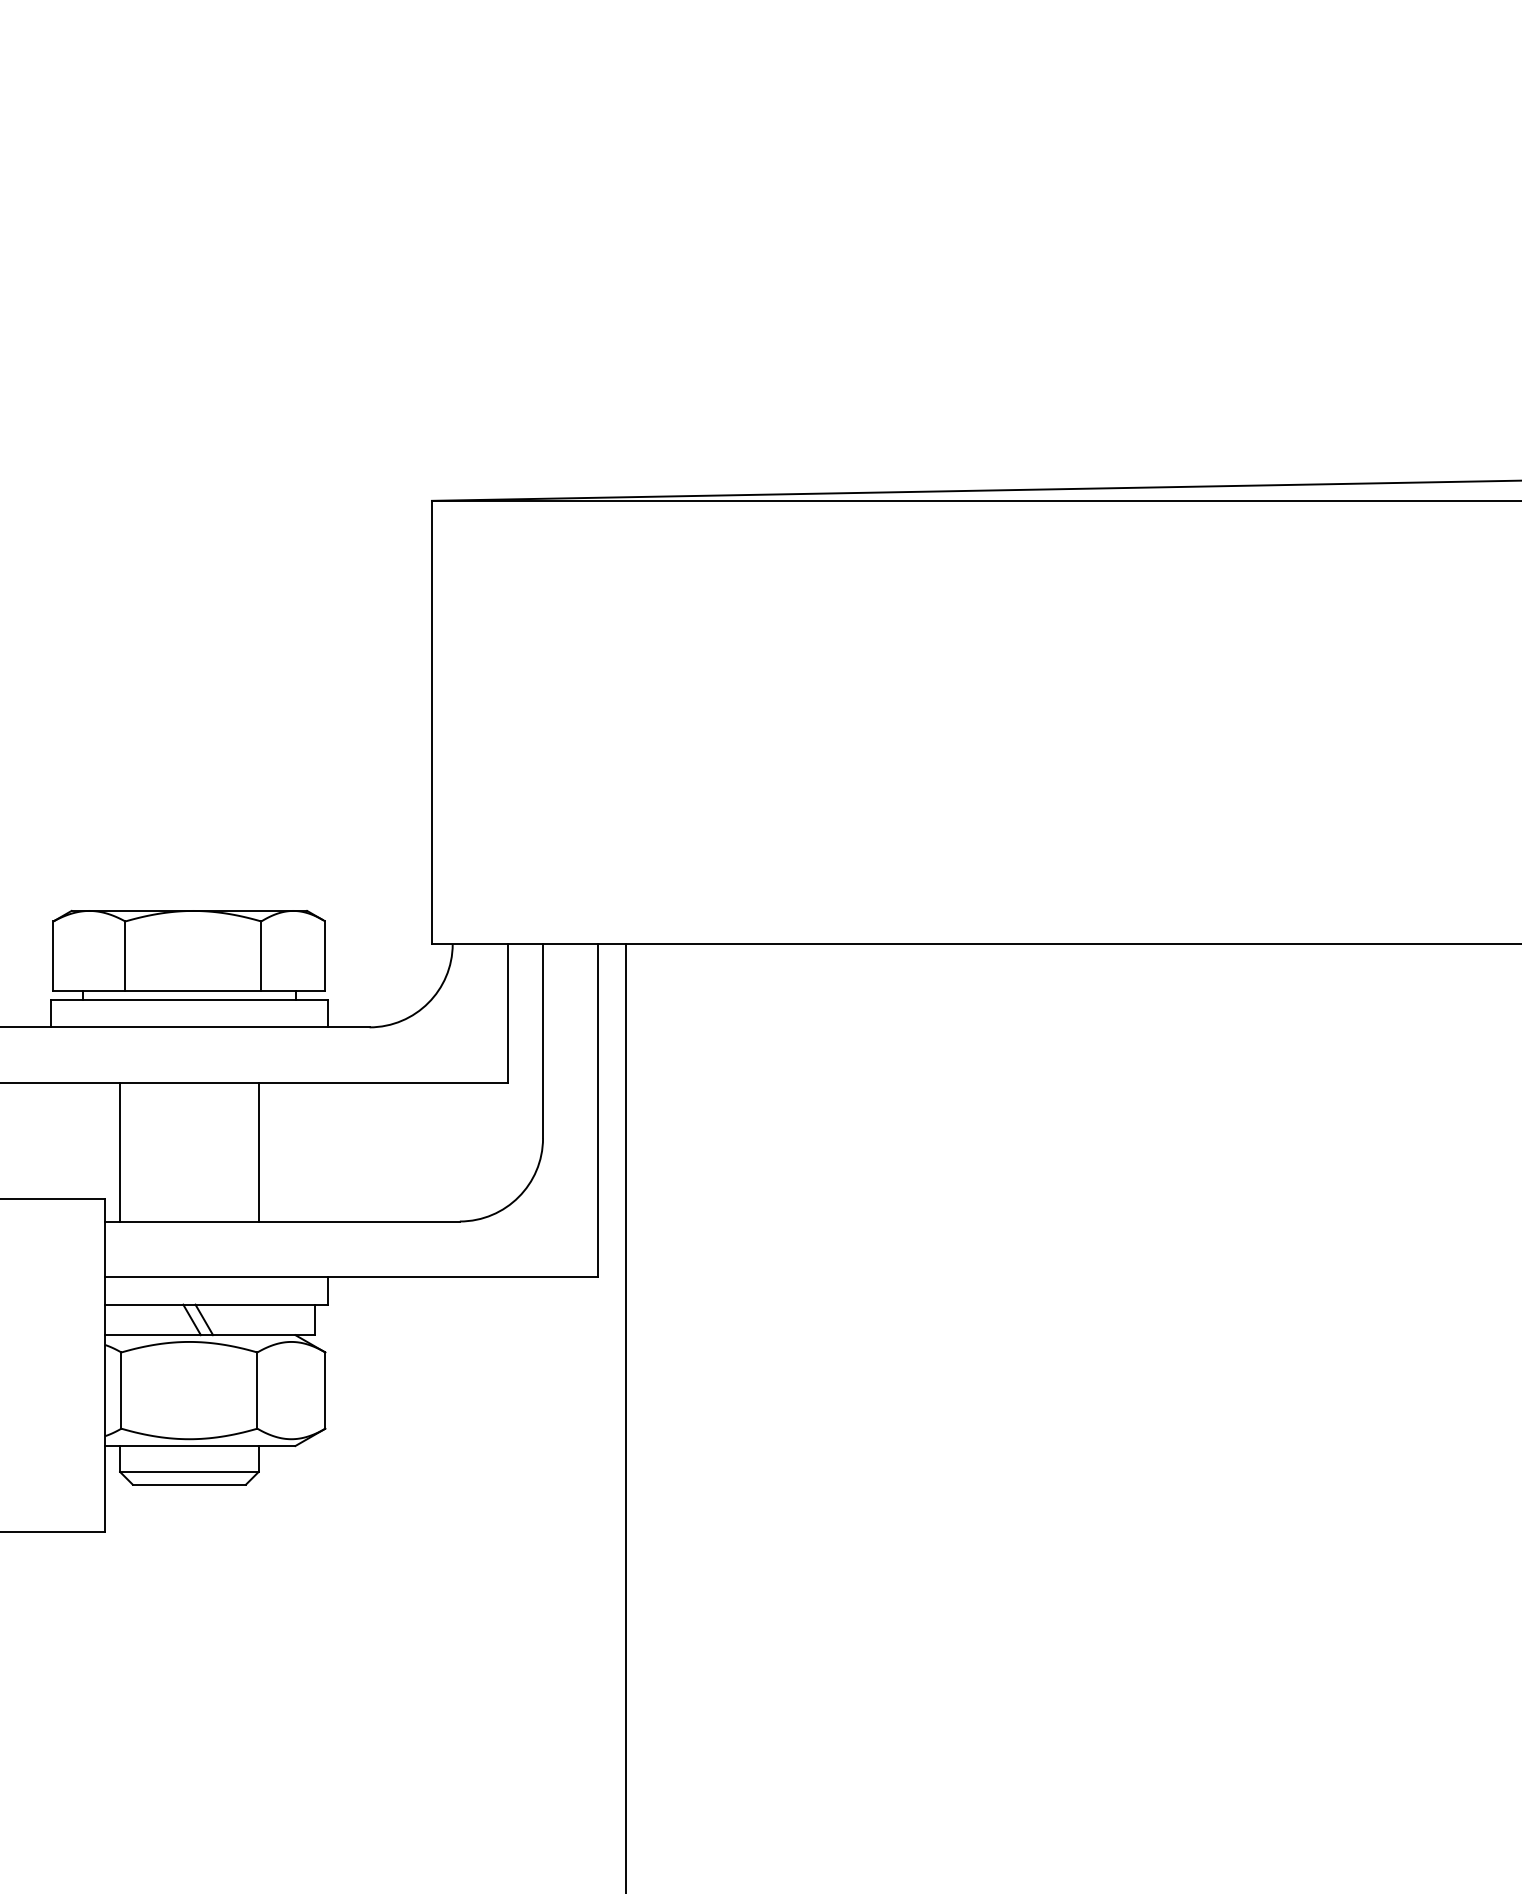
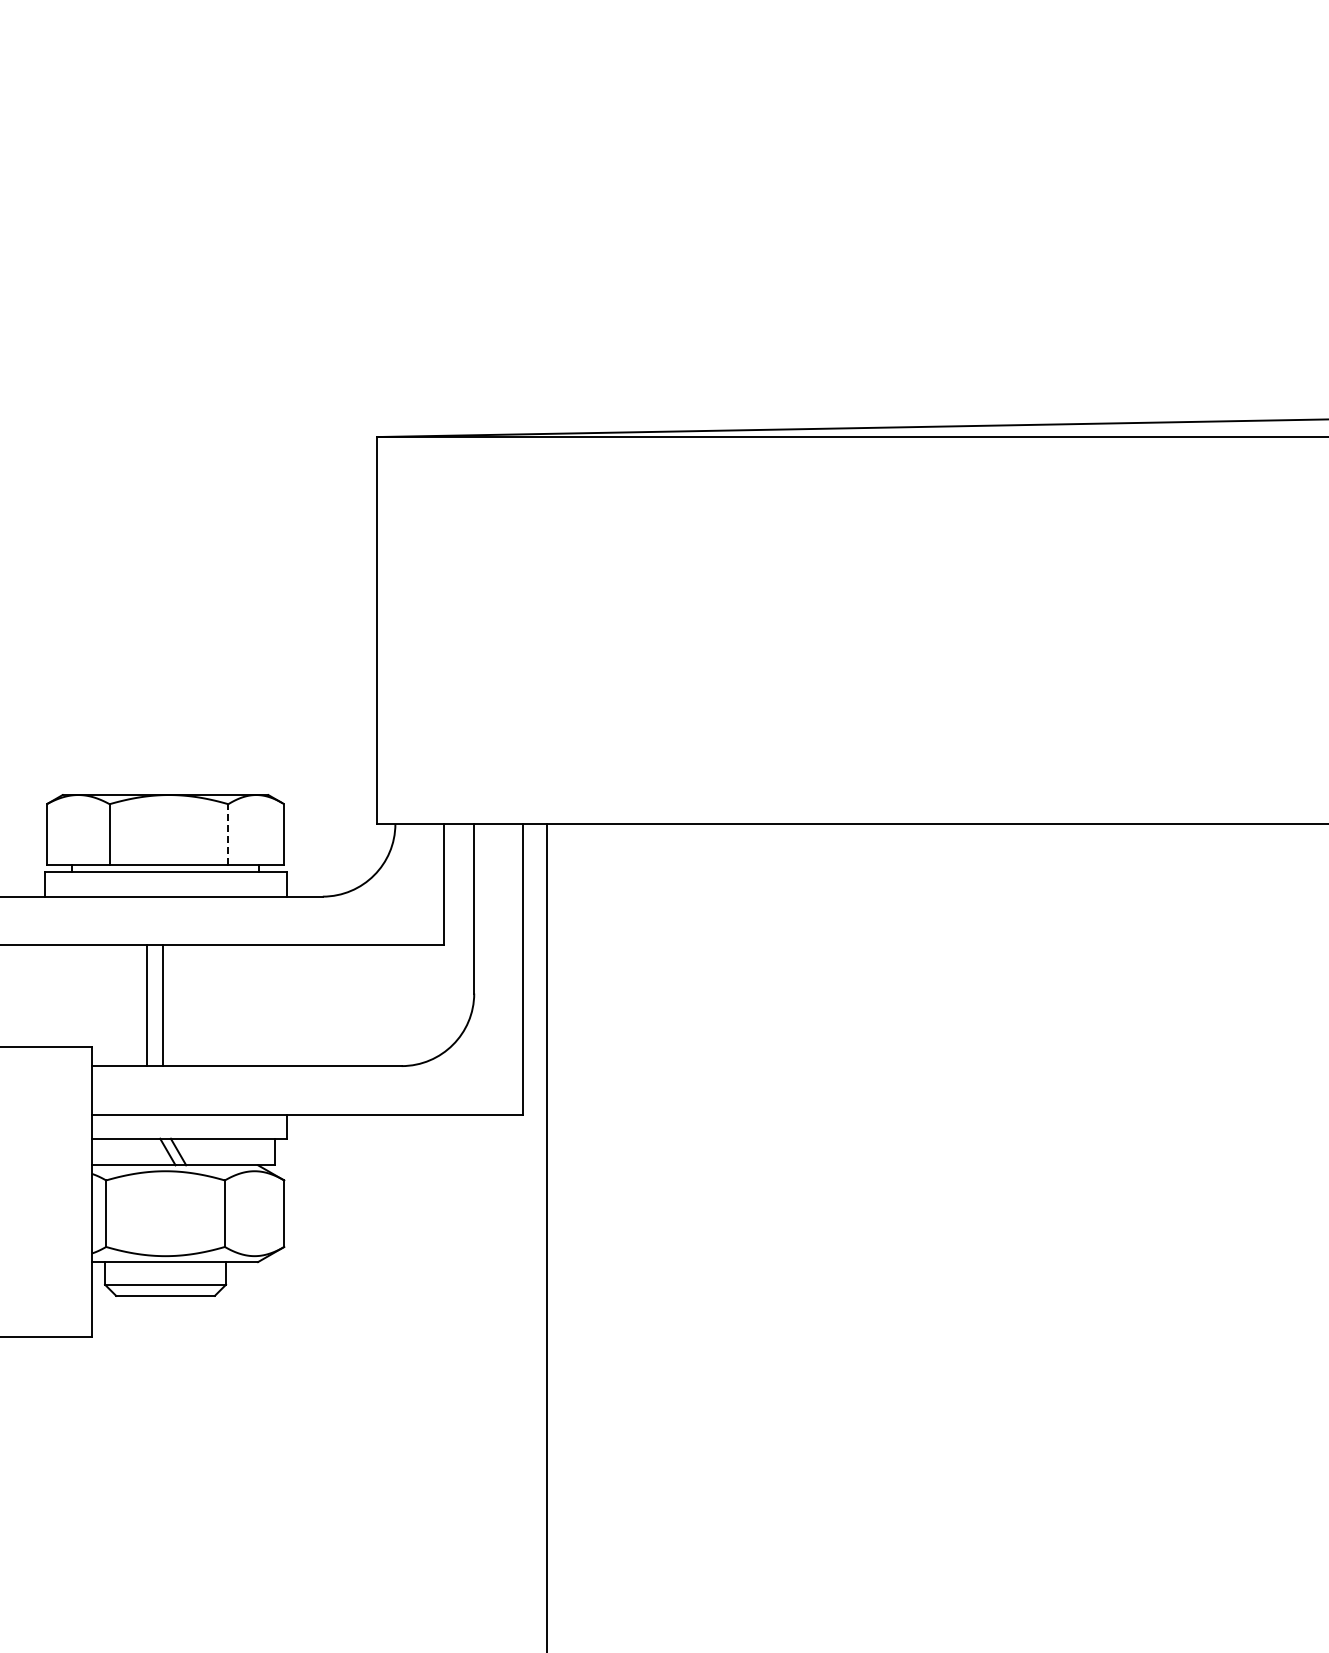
line: (261, 956) -> (228, 834), solid -> dashed
line: (120, 1152) -> (147, 1005), moved
line: (259, 1152) -> (163, 1005), moved

